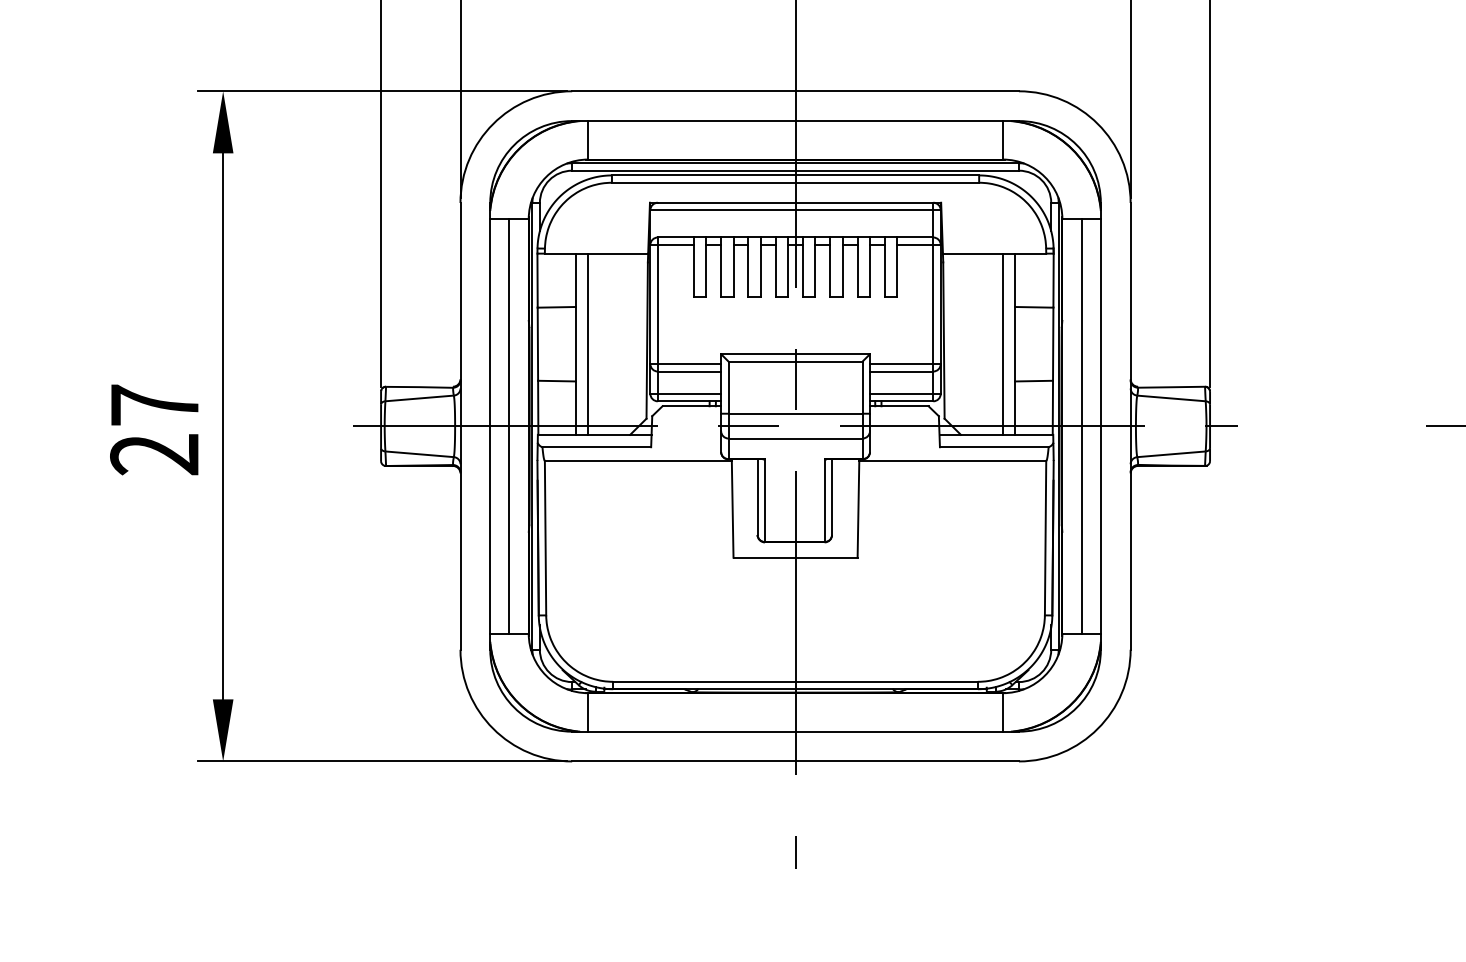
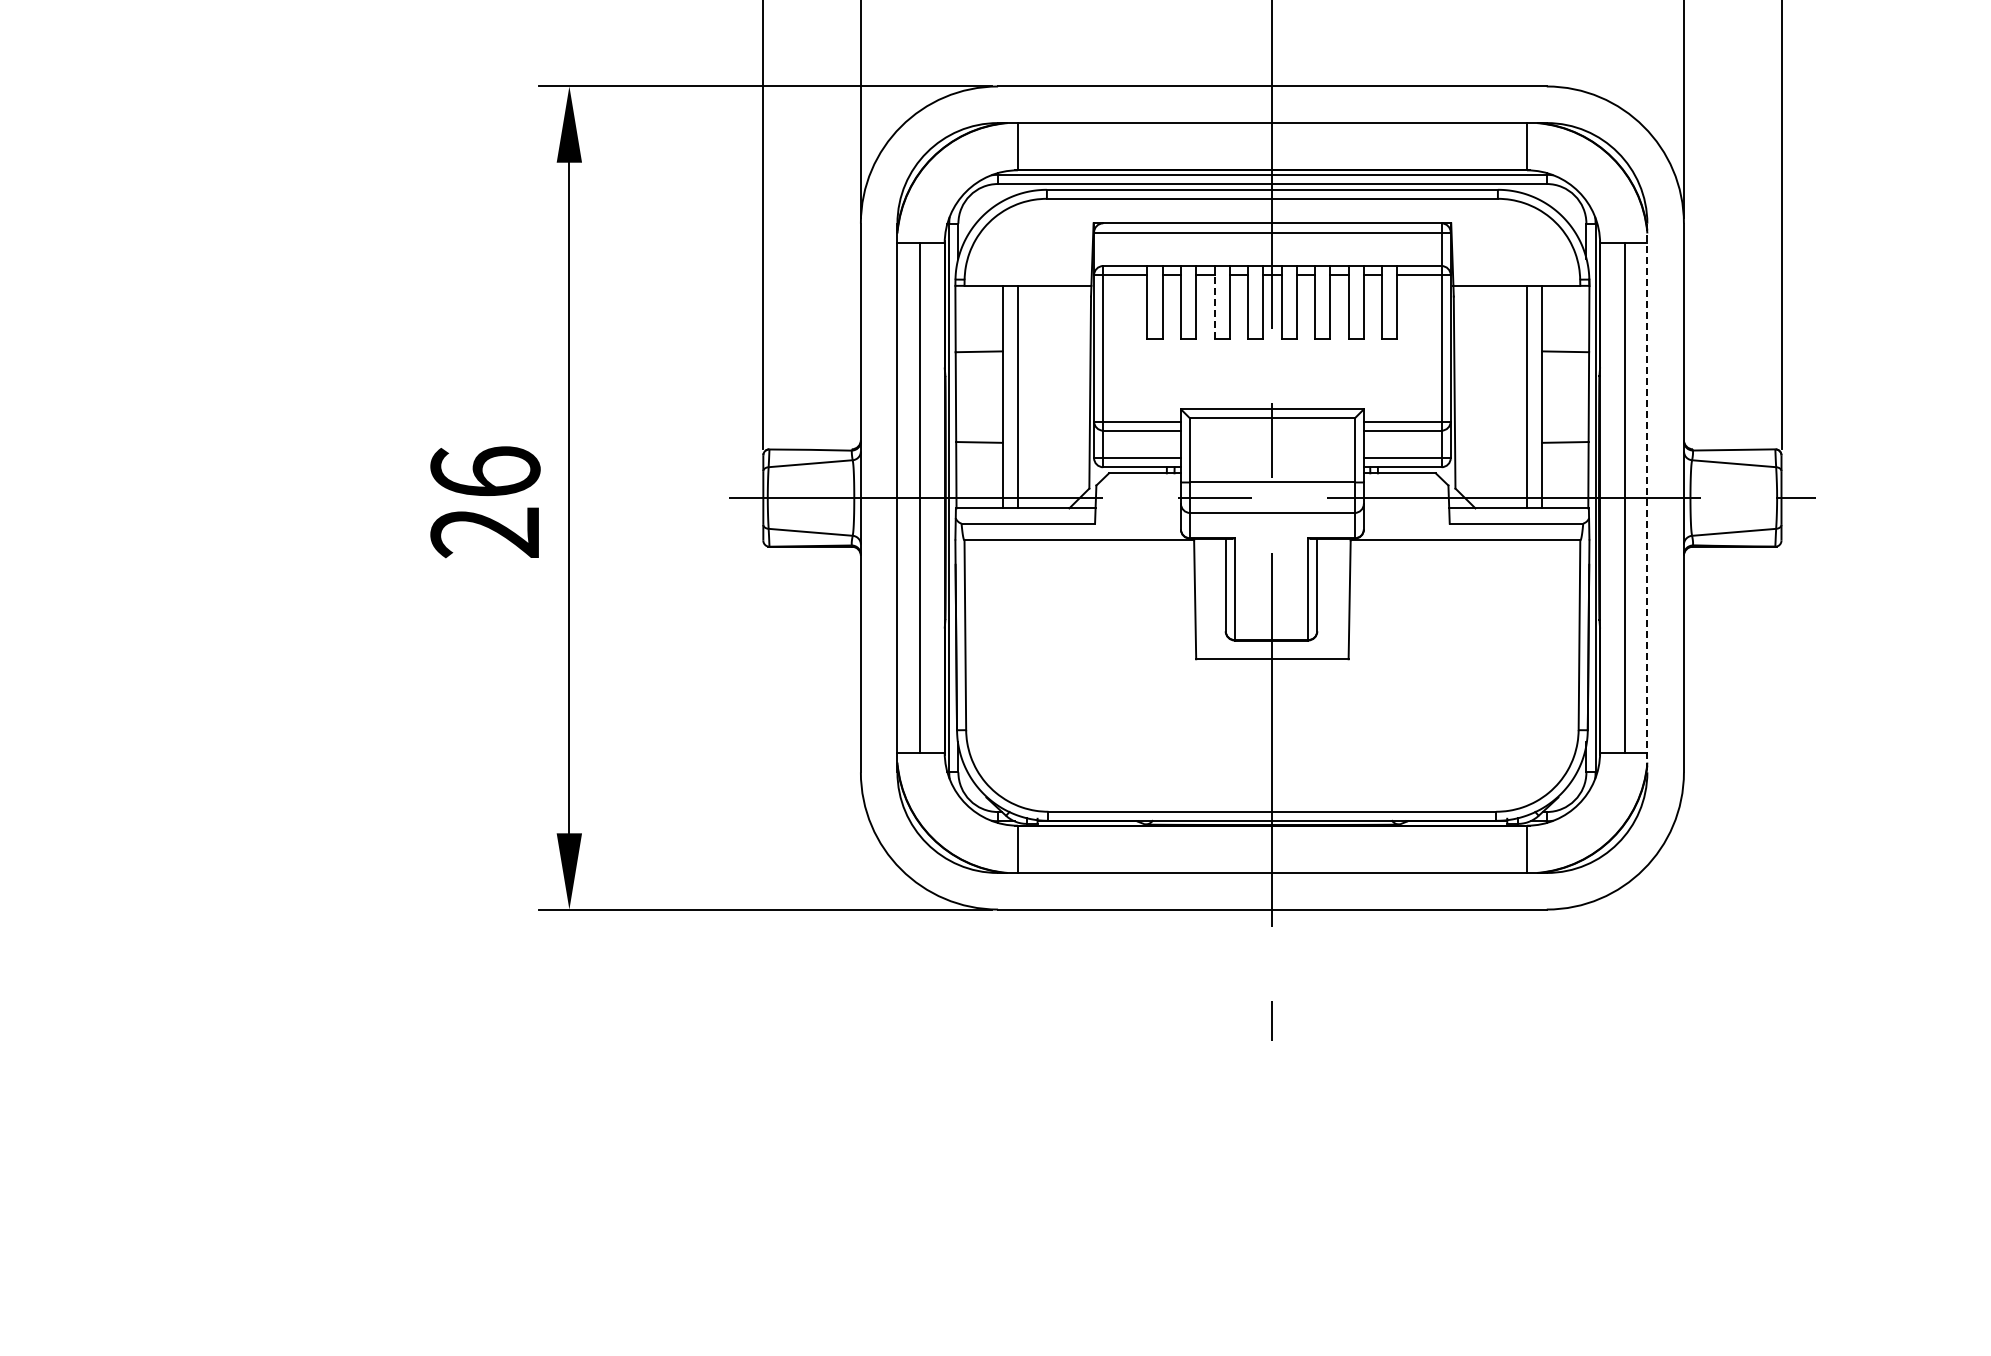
line: (748, 270) -> (1214, 306), solid -> dashed
text: (154, 404) -> (485, 471), 27 -> 26
line: (1100, 426) -> (1647, 498), solid -> dashed

